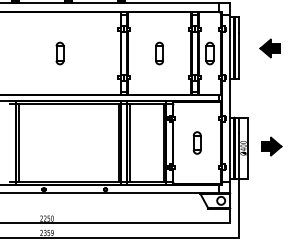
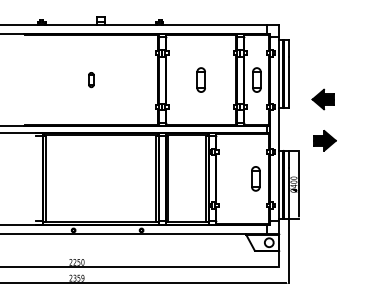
part: (269, 48) -> (322, 99), moved
part: (60, 53) -> (91, 79), size x0.6
part: (196, 142) -> (255, 178), moved
part: (271, 146) -> (324, 140), moved

